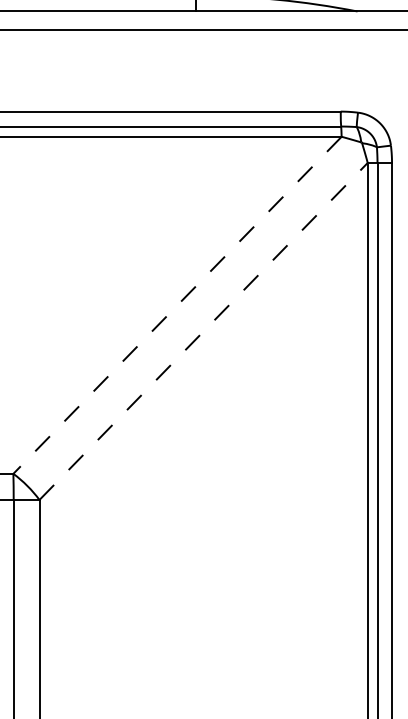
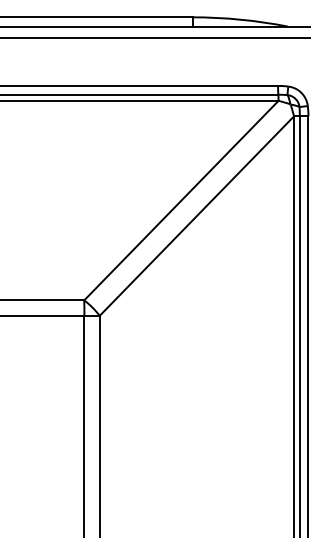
line: (177, 305) -> (181, 200), dashed -> solid
line: (204, 330) -> (197, 215), dashed -> solid

